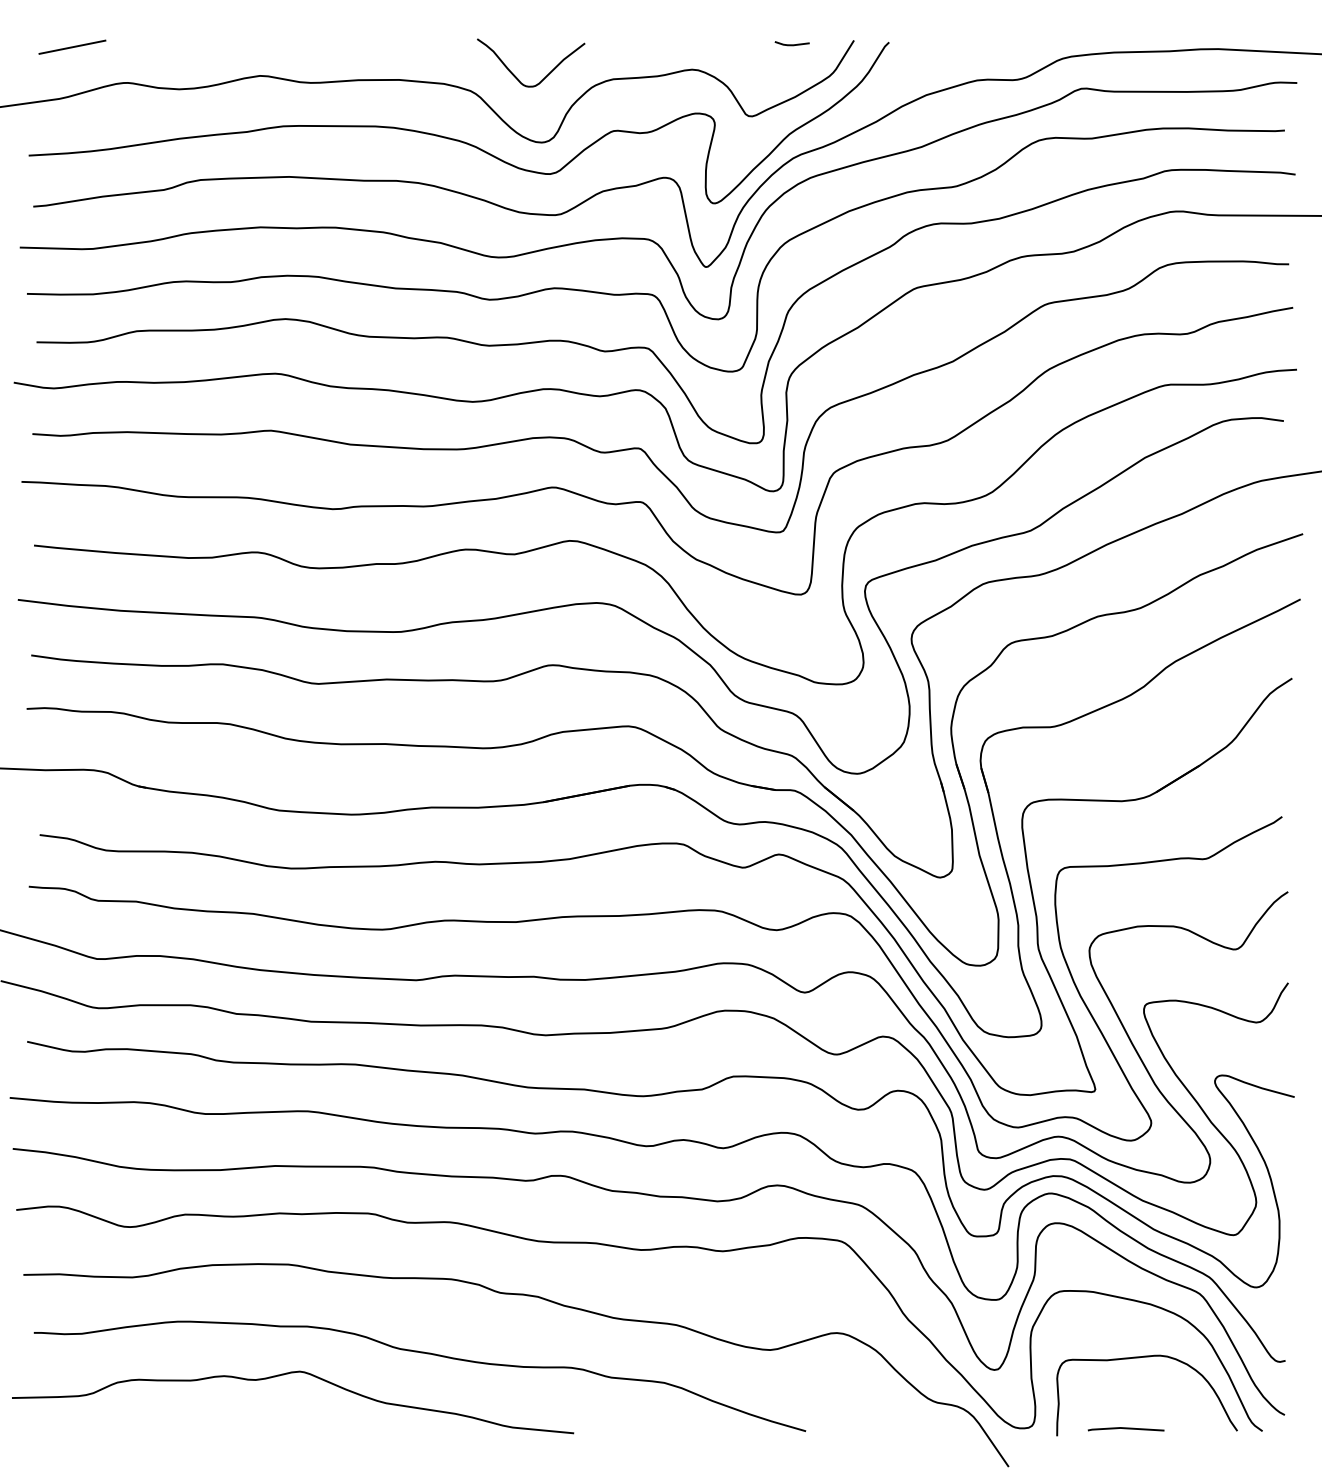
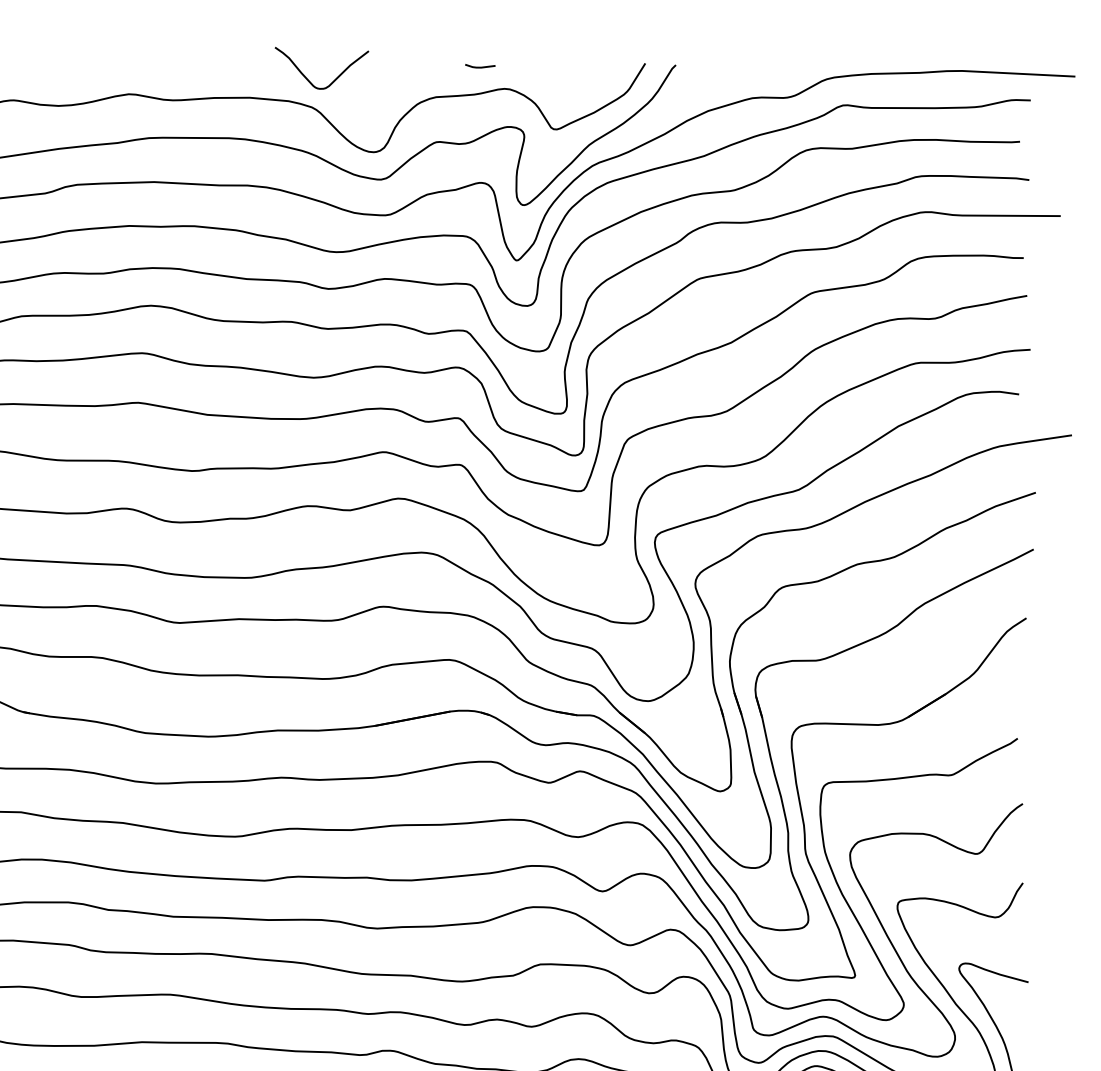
line: (791, 44) -> (479, 66), moved
curve: (545, 76) -> (334, 79), moved

